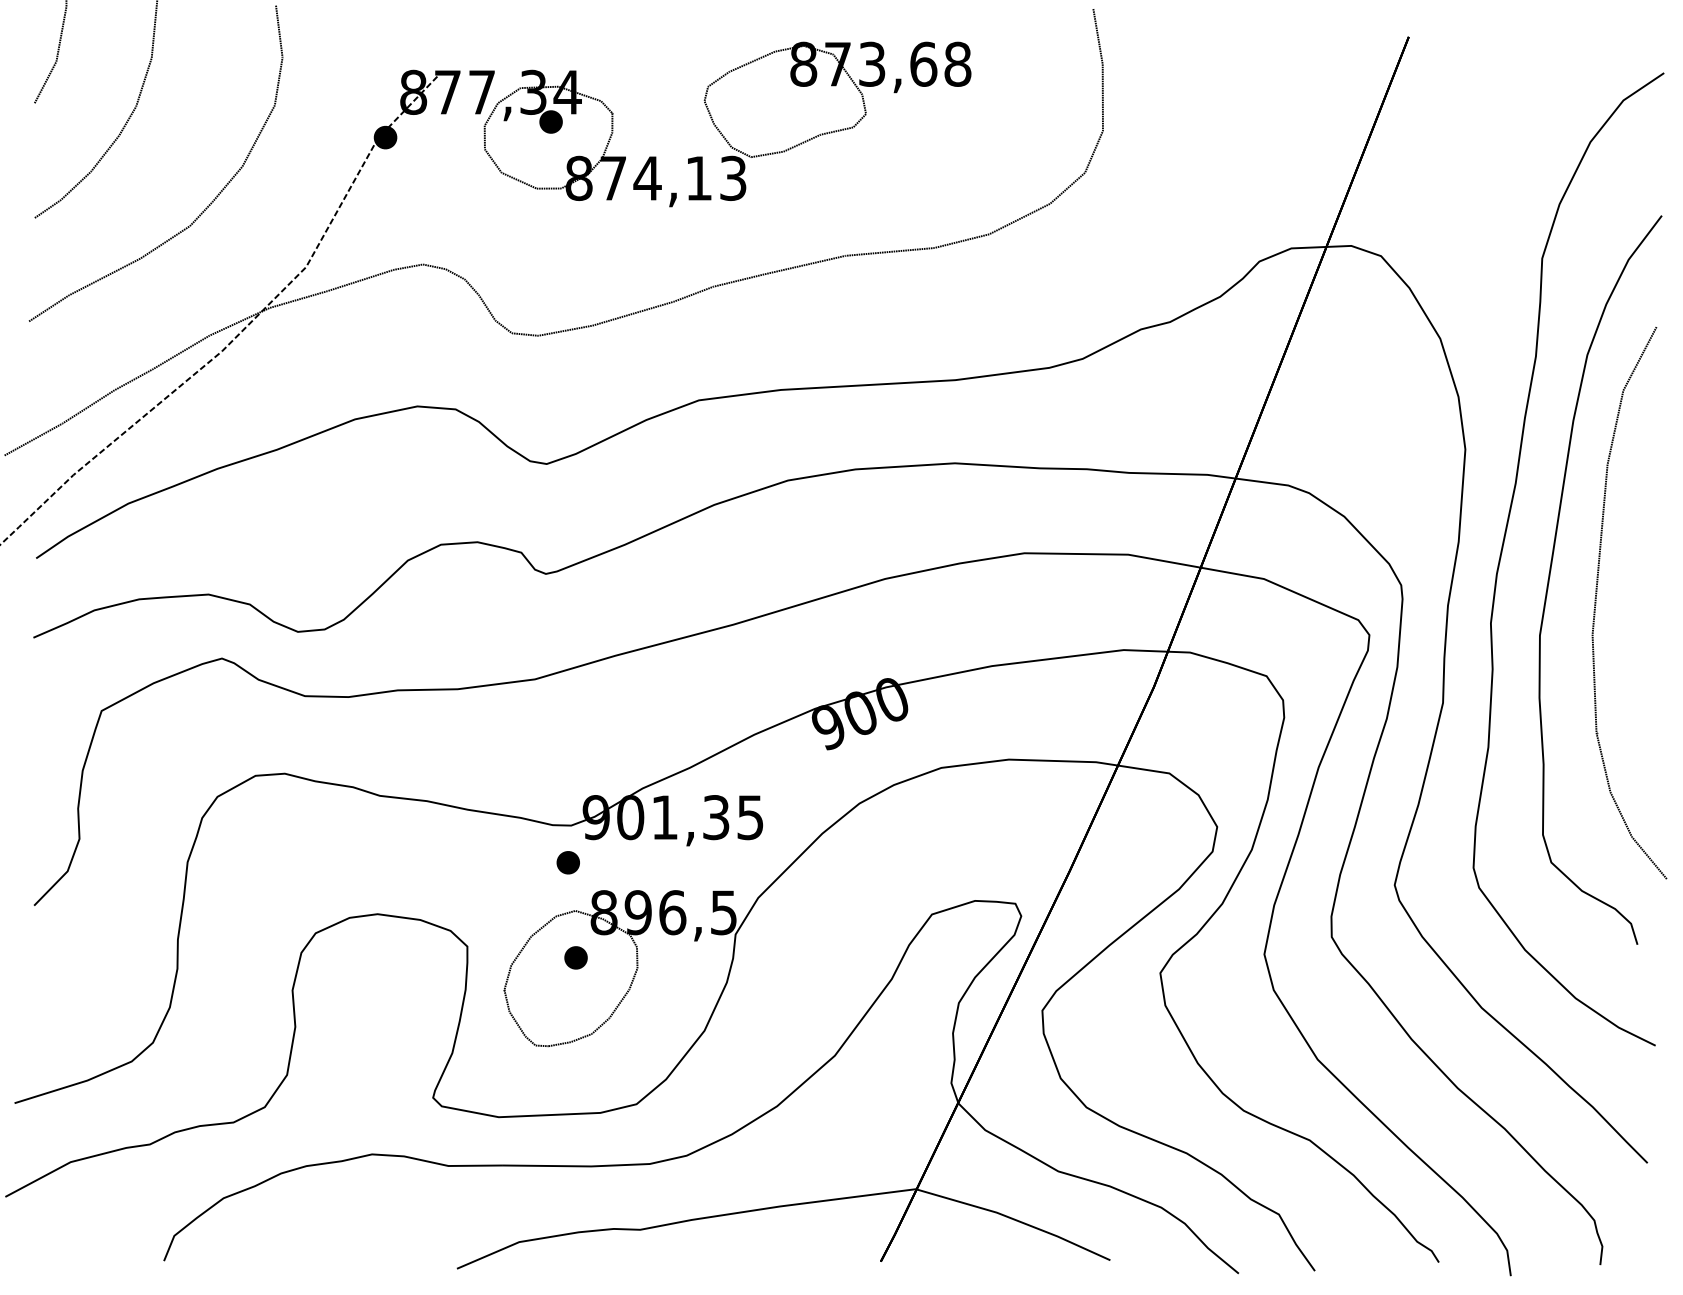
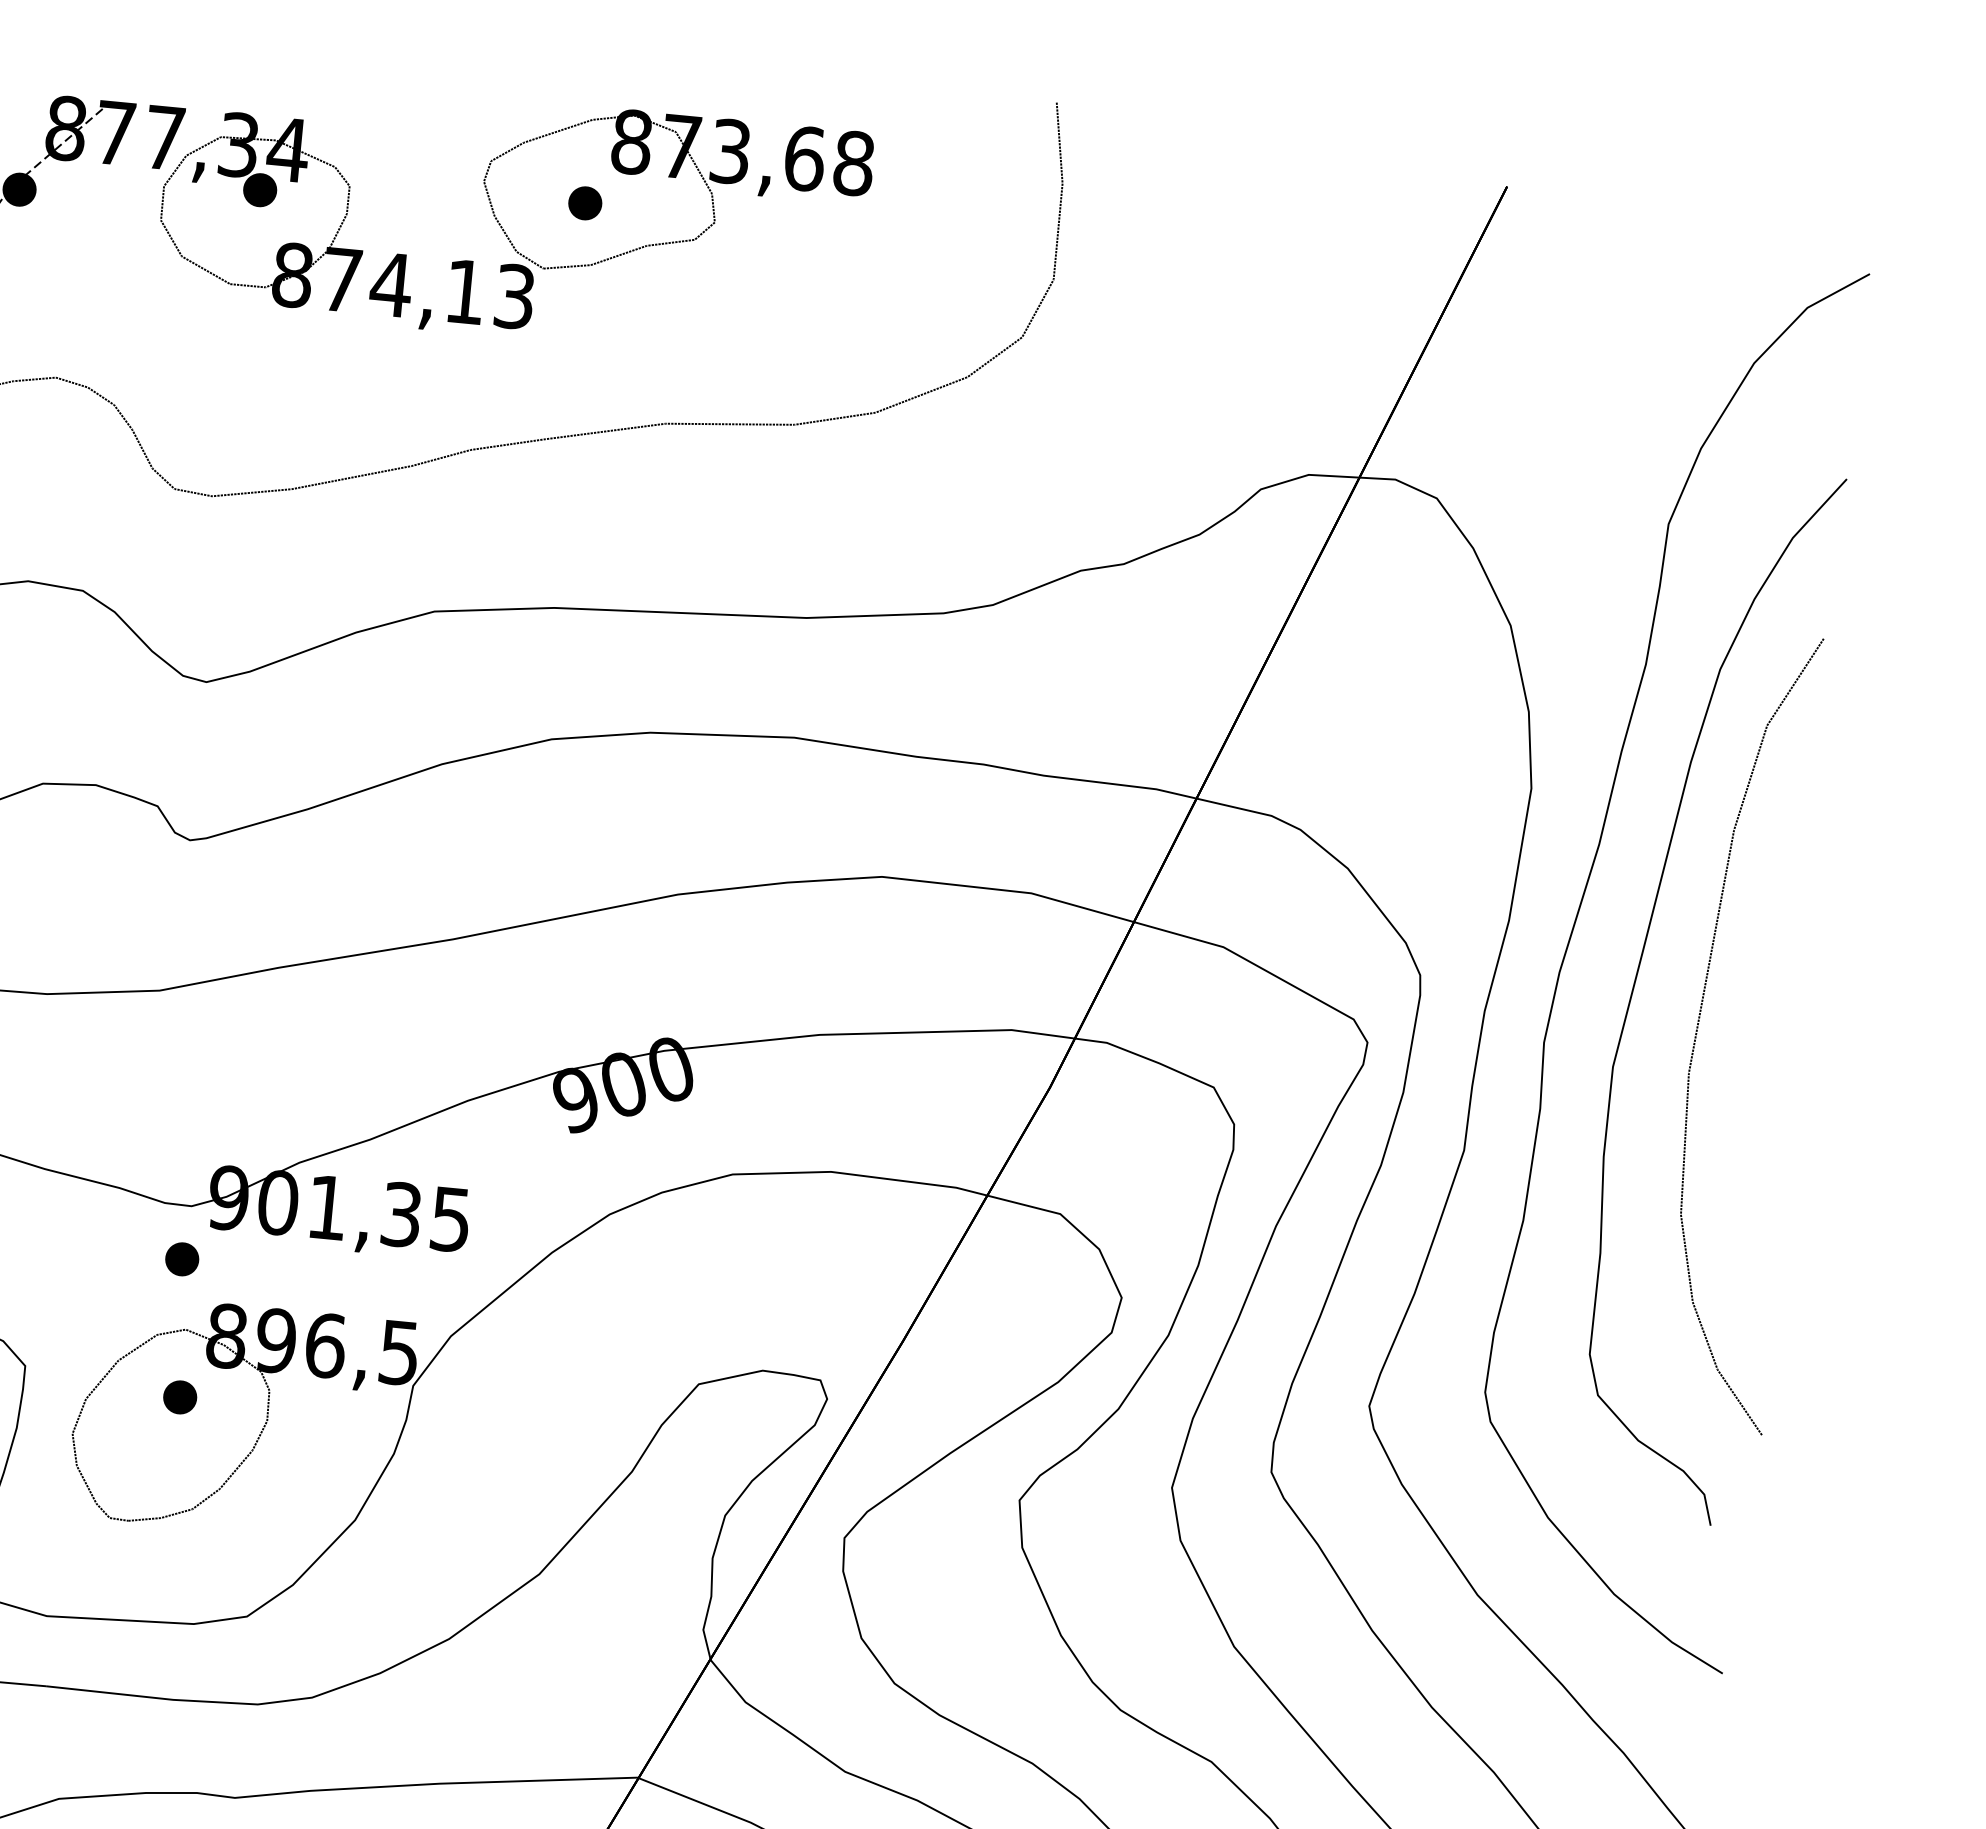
part: (775, 109) -> (585, 203), added

